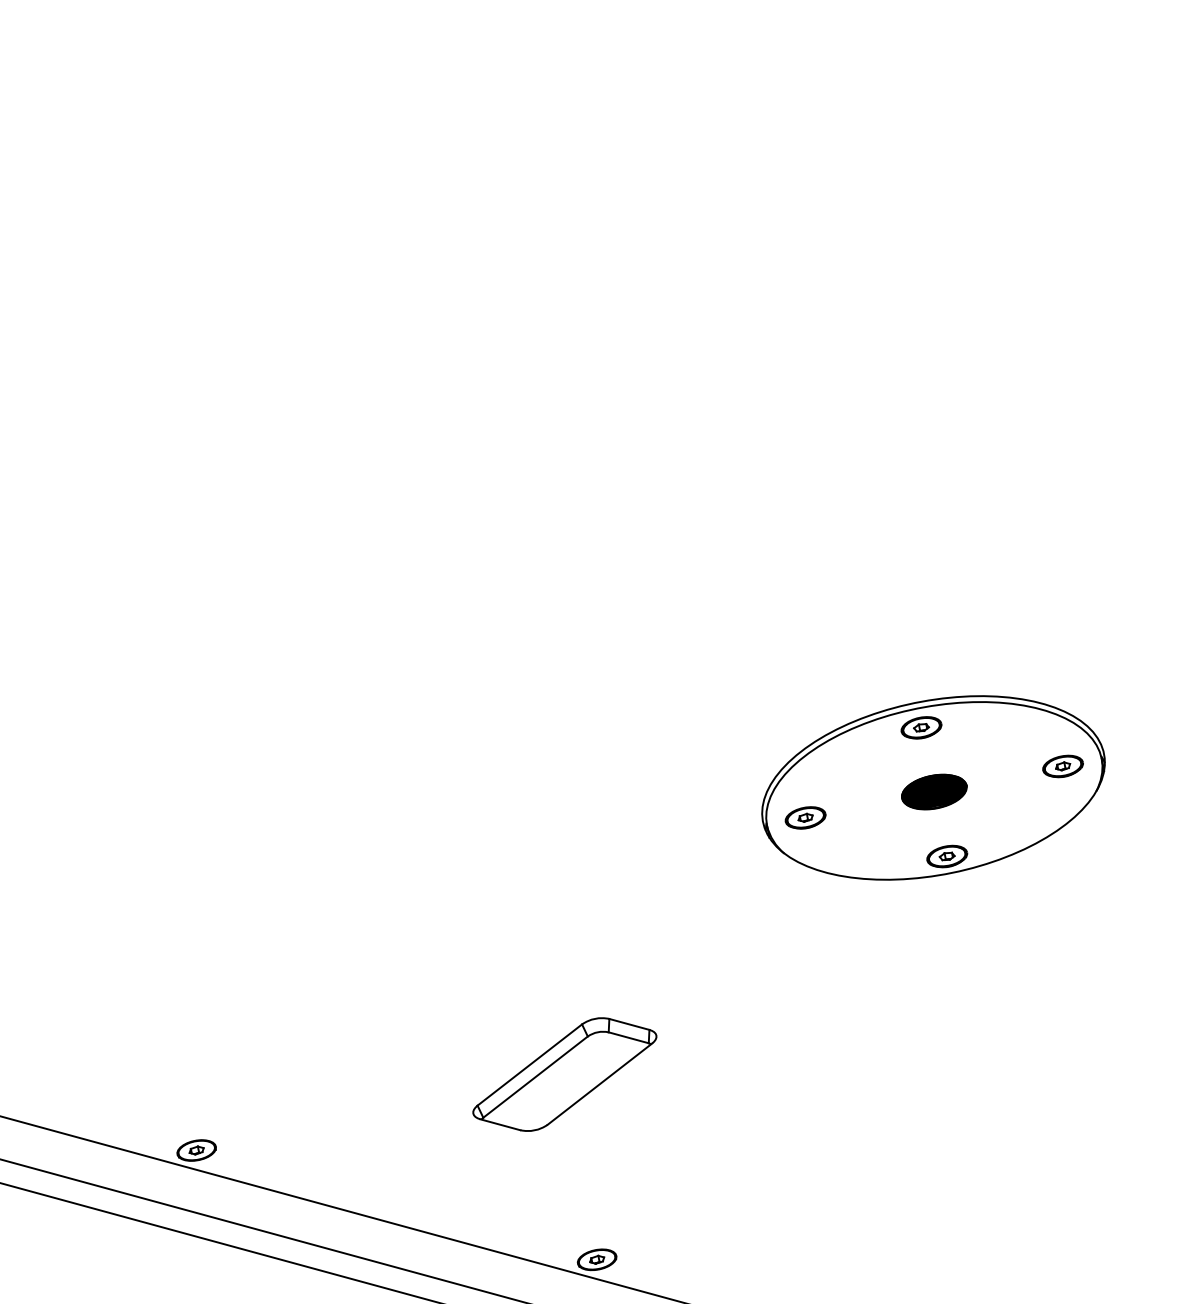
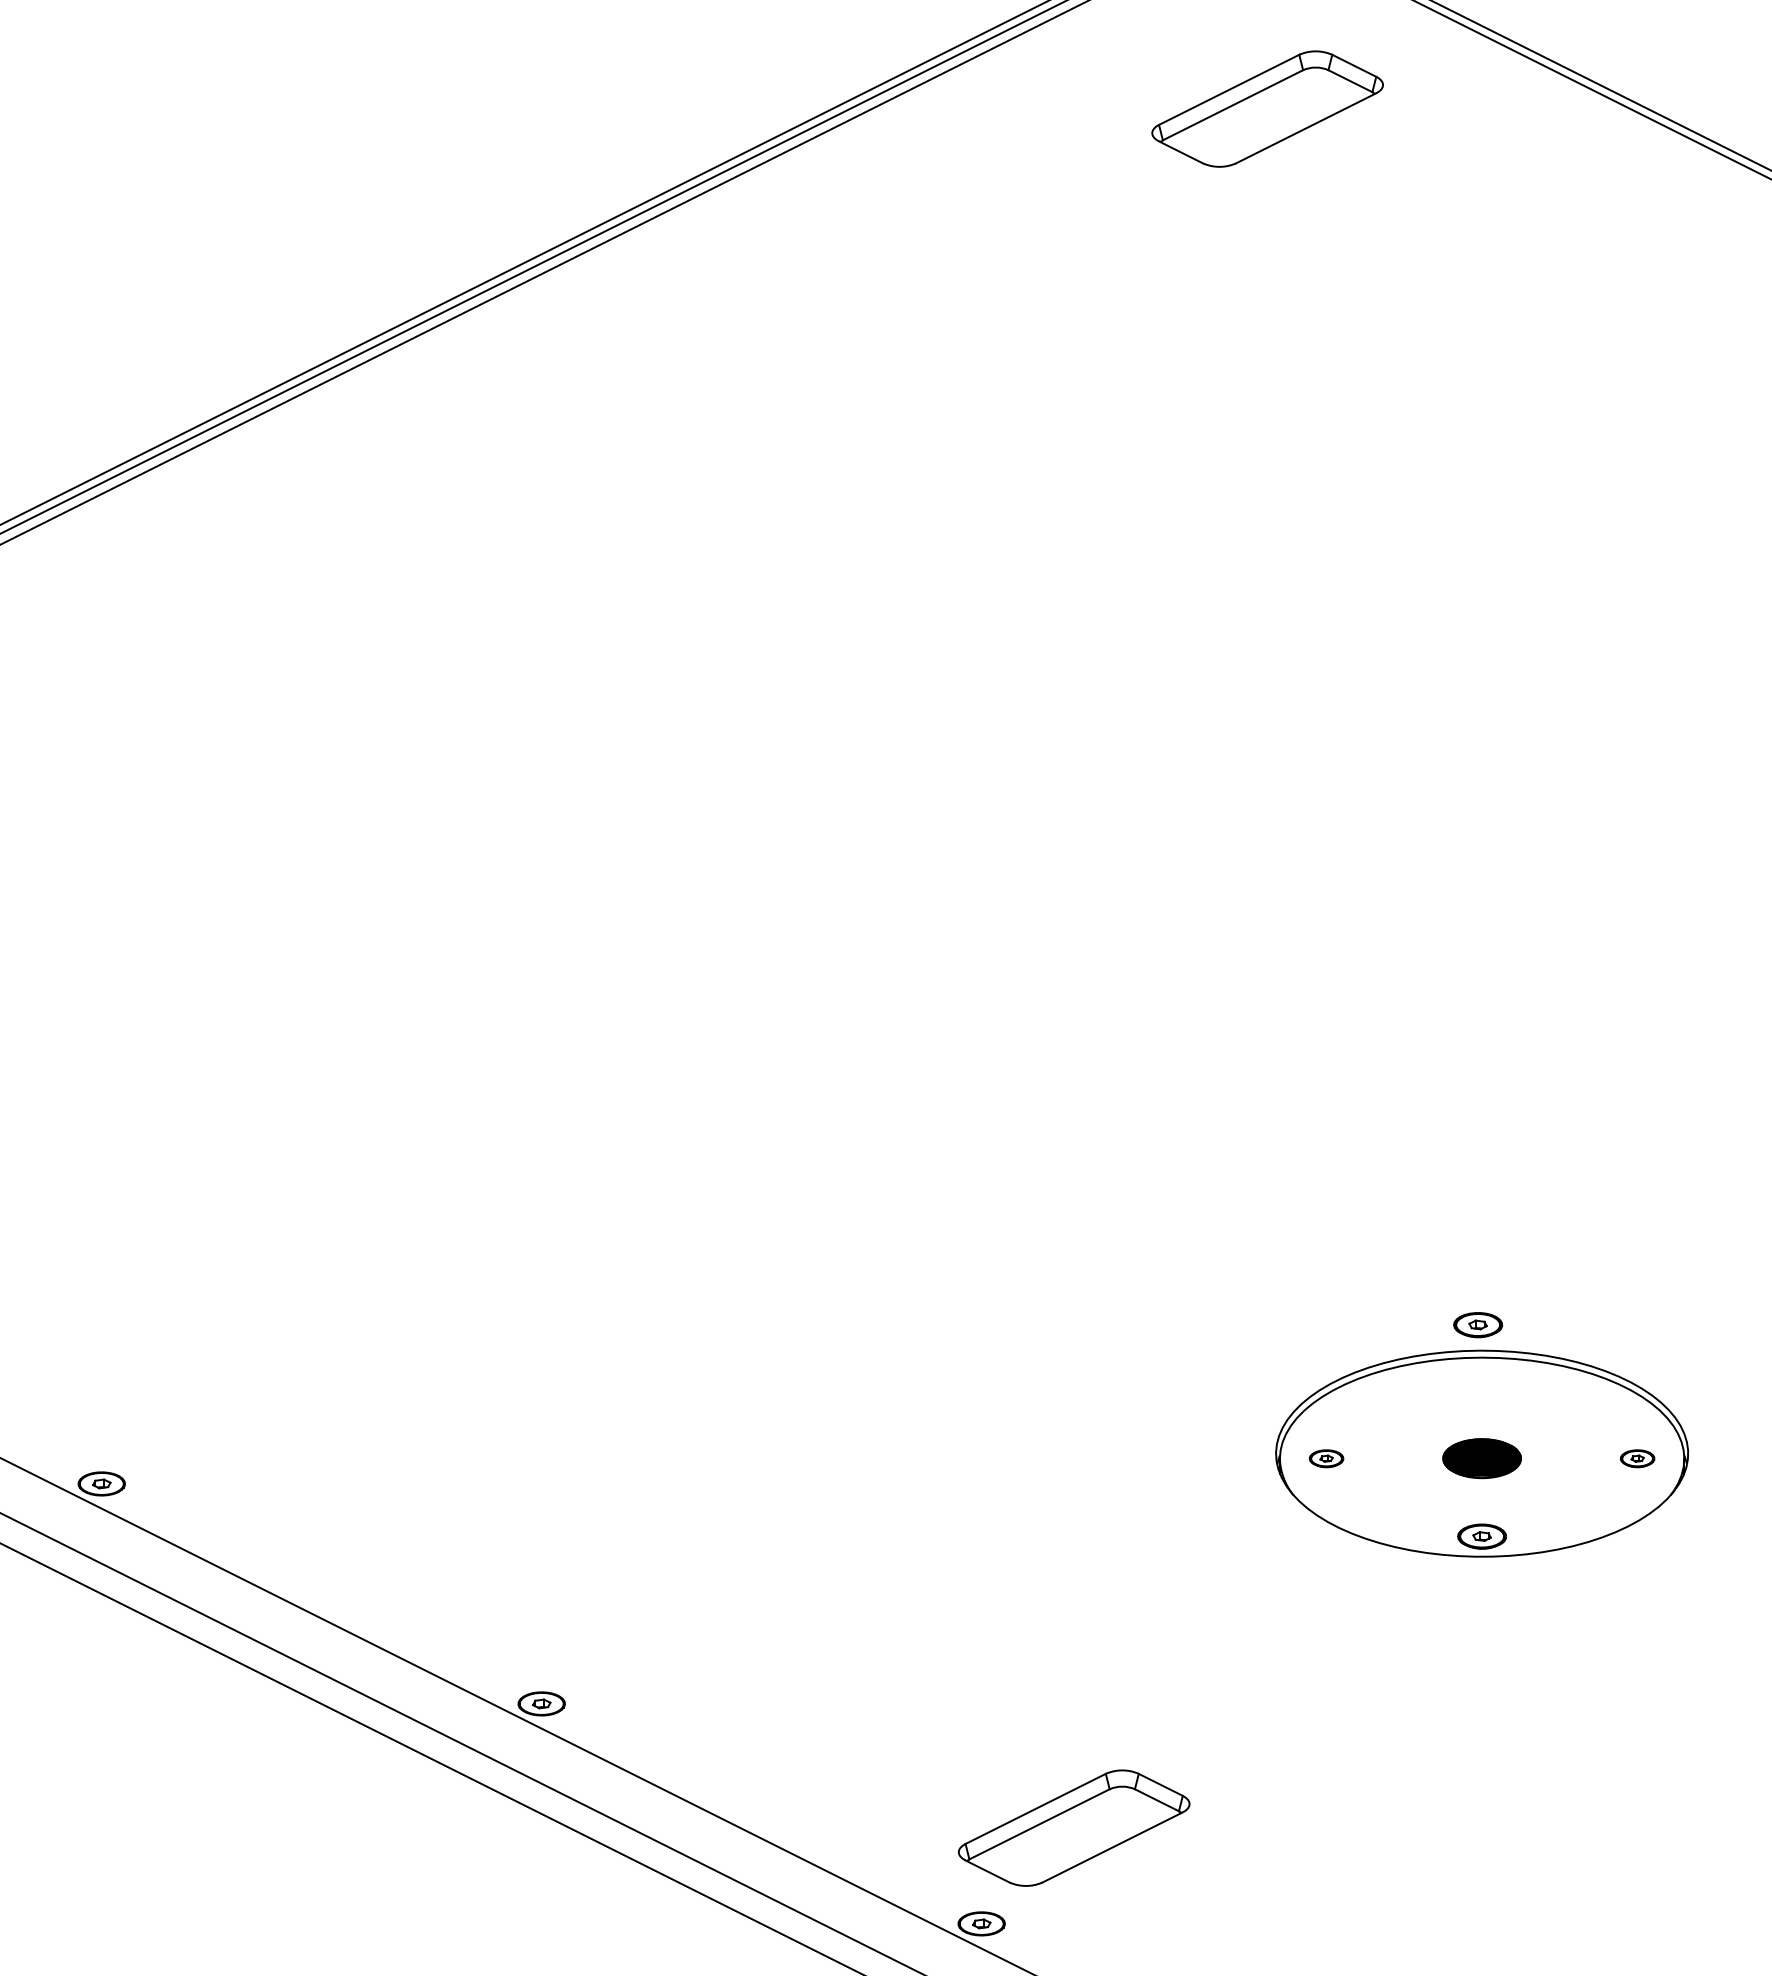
part: (921, 728) -> (1478, 1325), moved
part: (1062, 766) -> (1637, 1458), size x0.7
part: (805, 817) -> (1326, 1458), size x0.7
part: (564, 1074) -> (1073, 1827), moved

